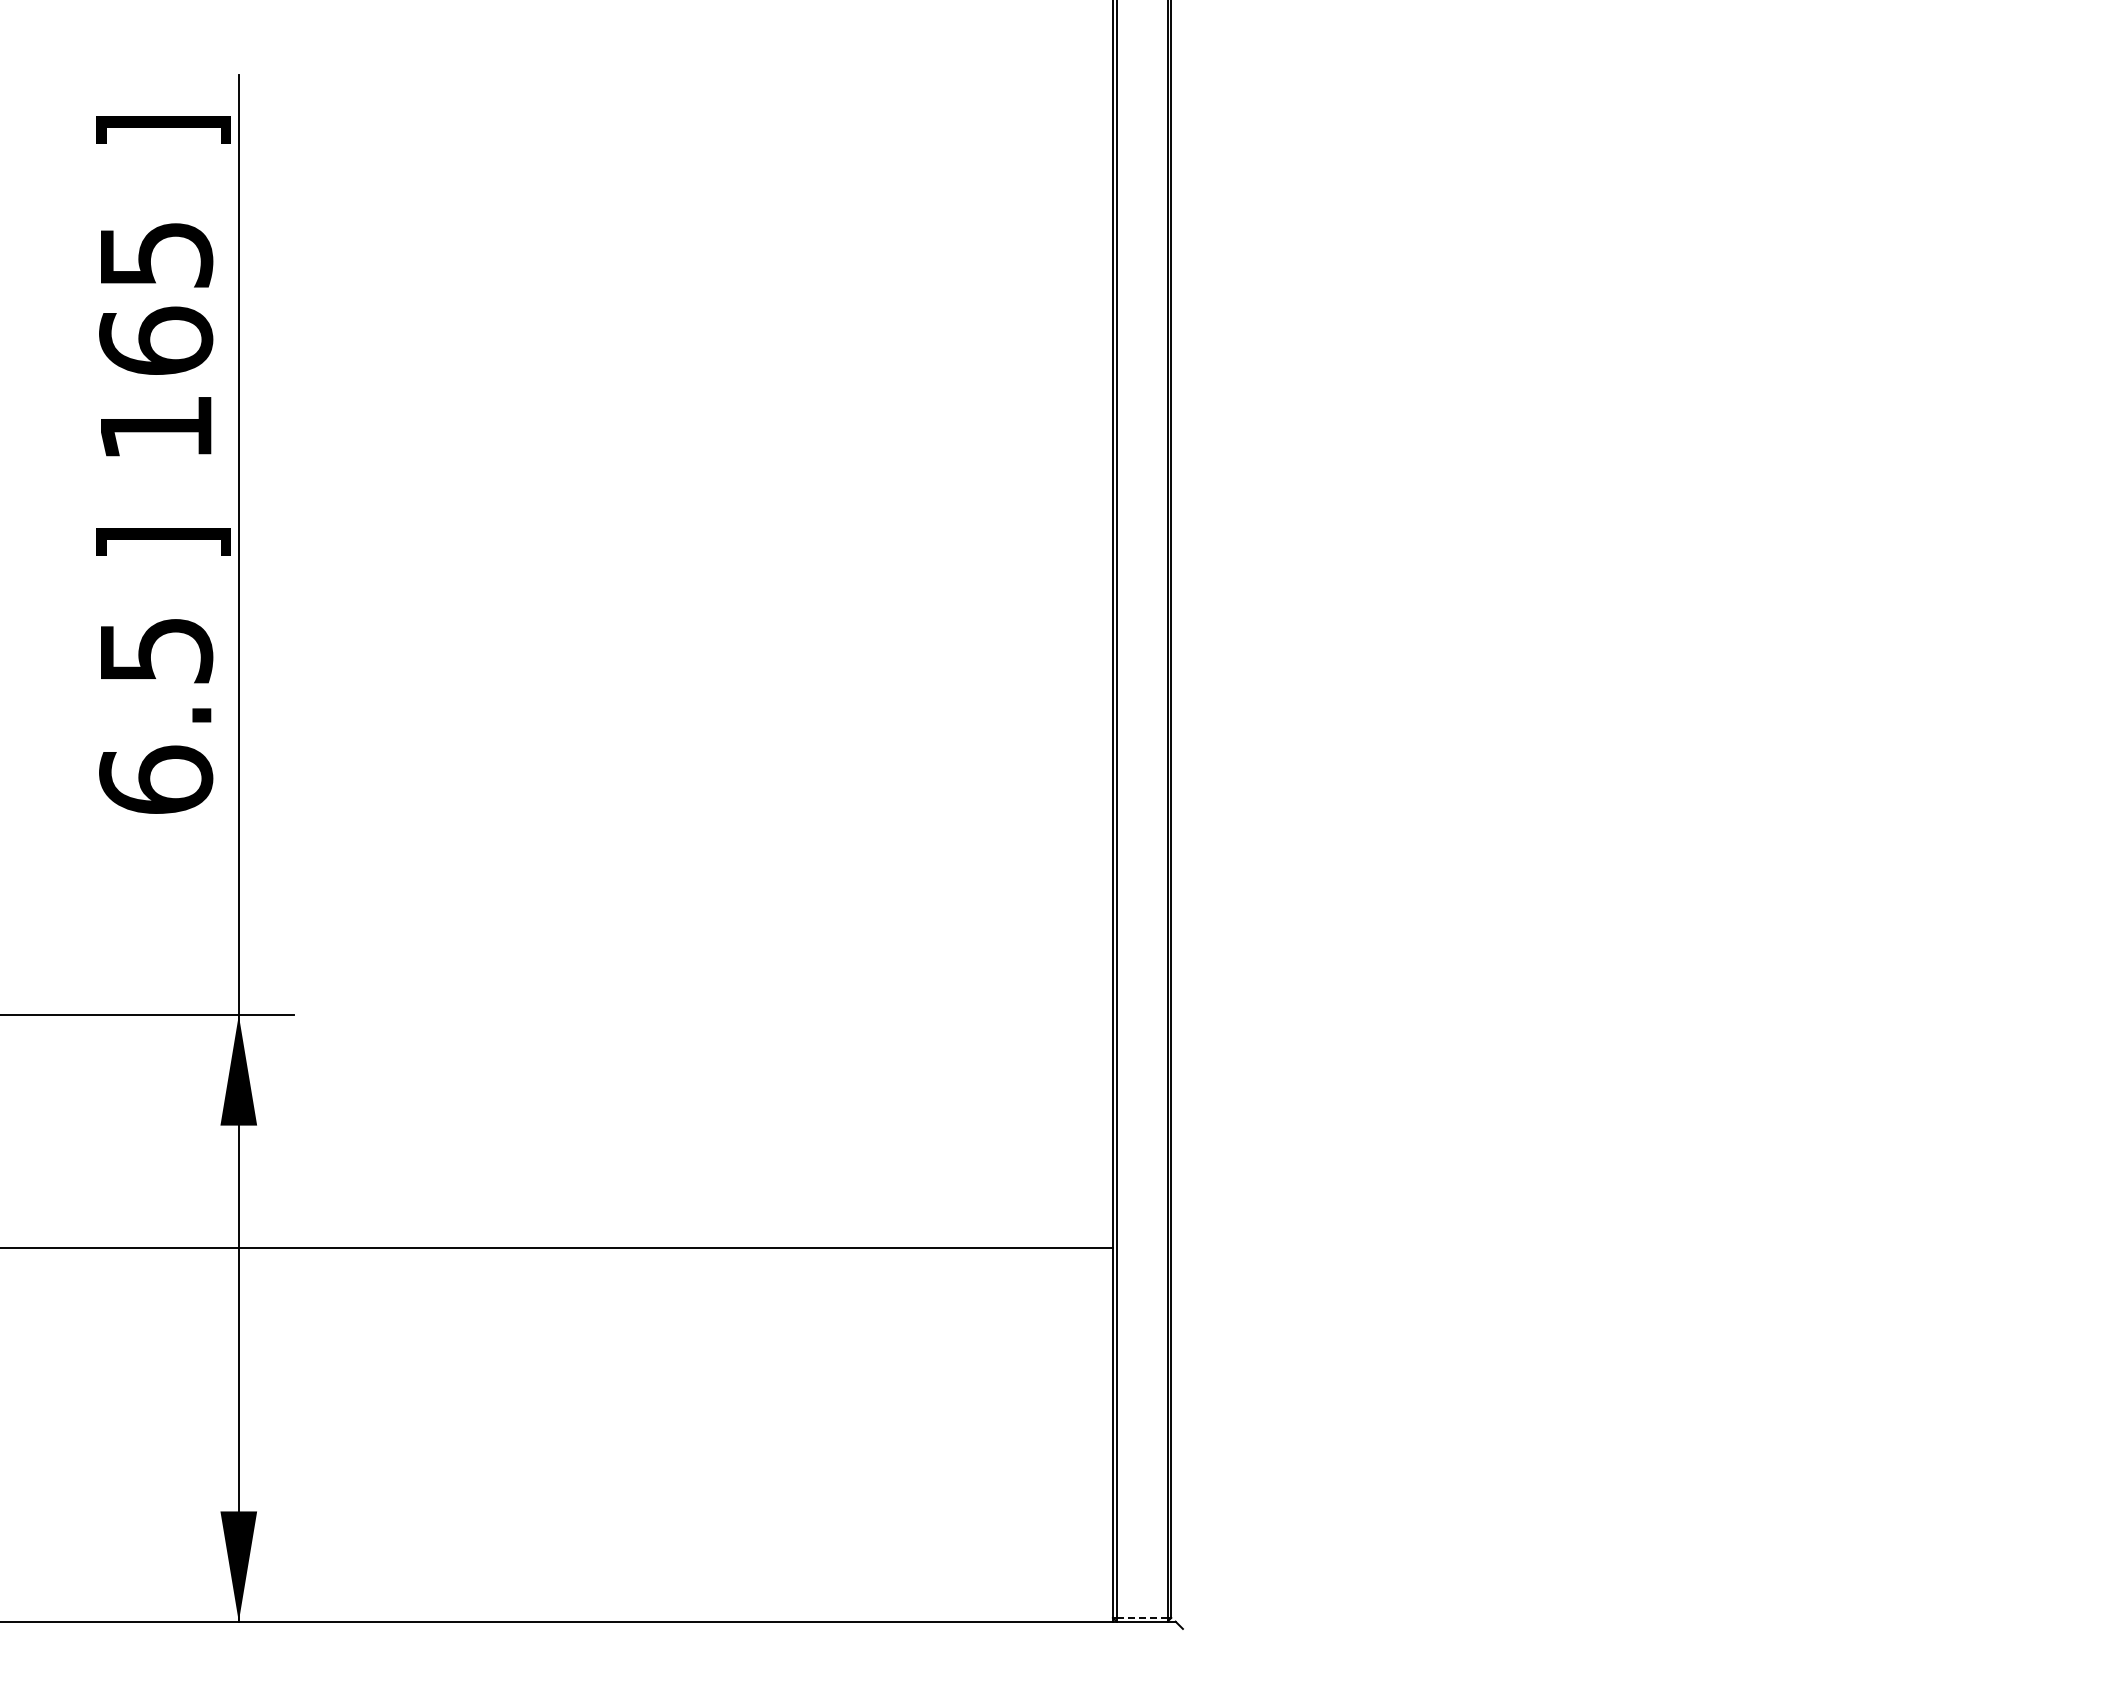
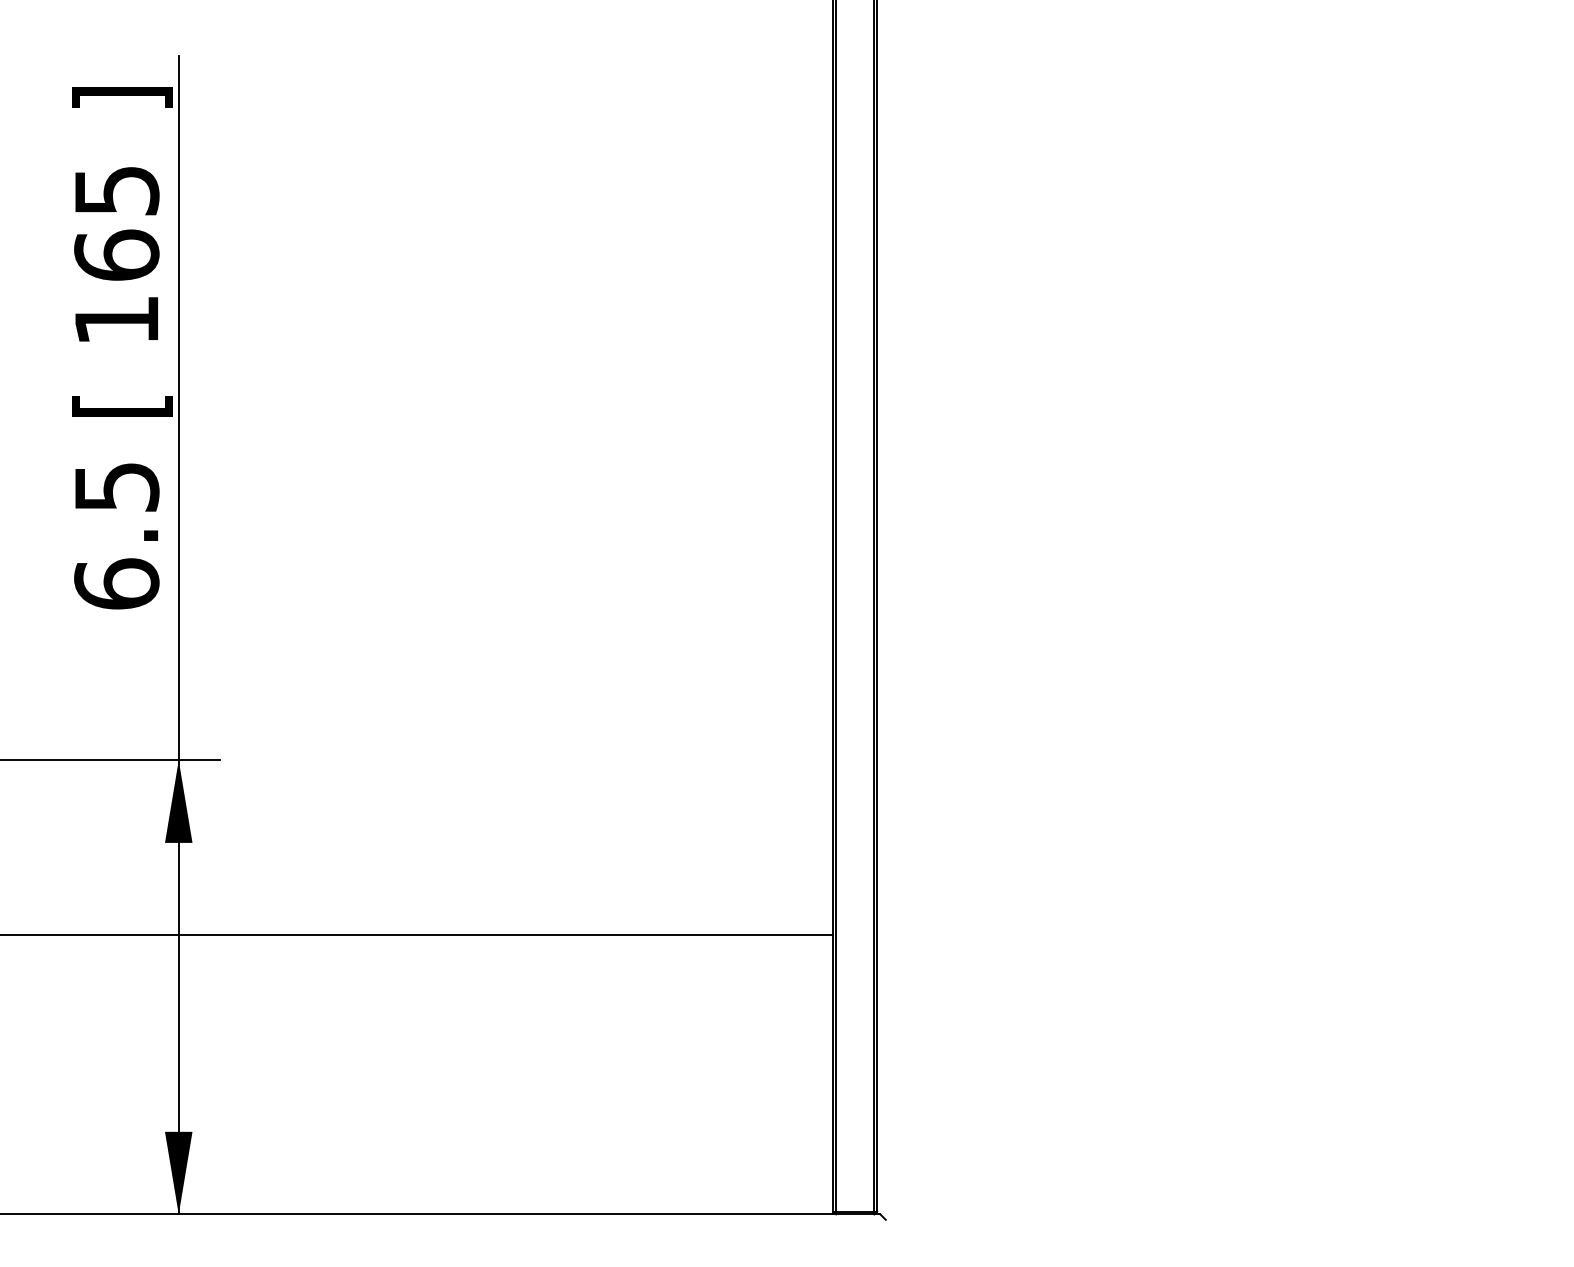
text: (163, 542) -> (122, 406), ] -> [
line: (1141, 1617) -> (854, 1211), dashed -> solid

